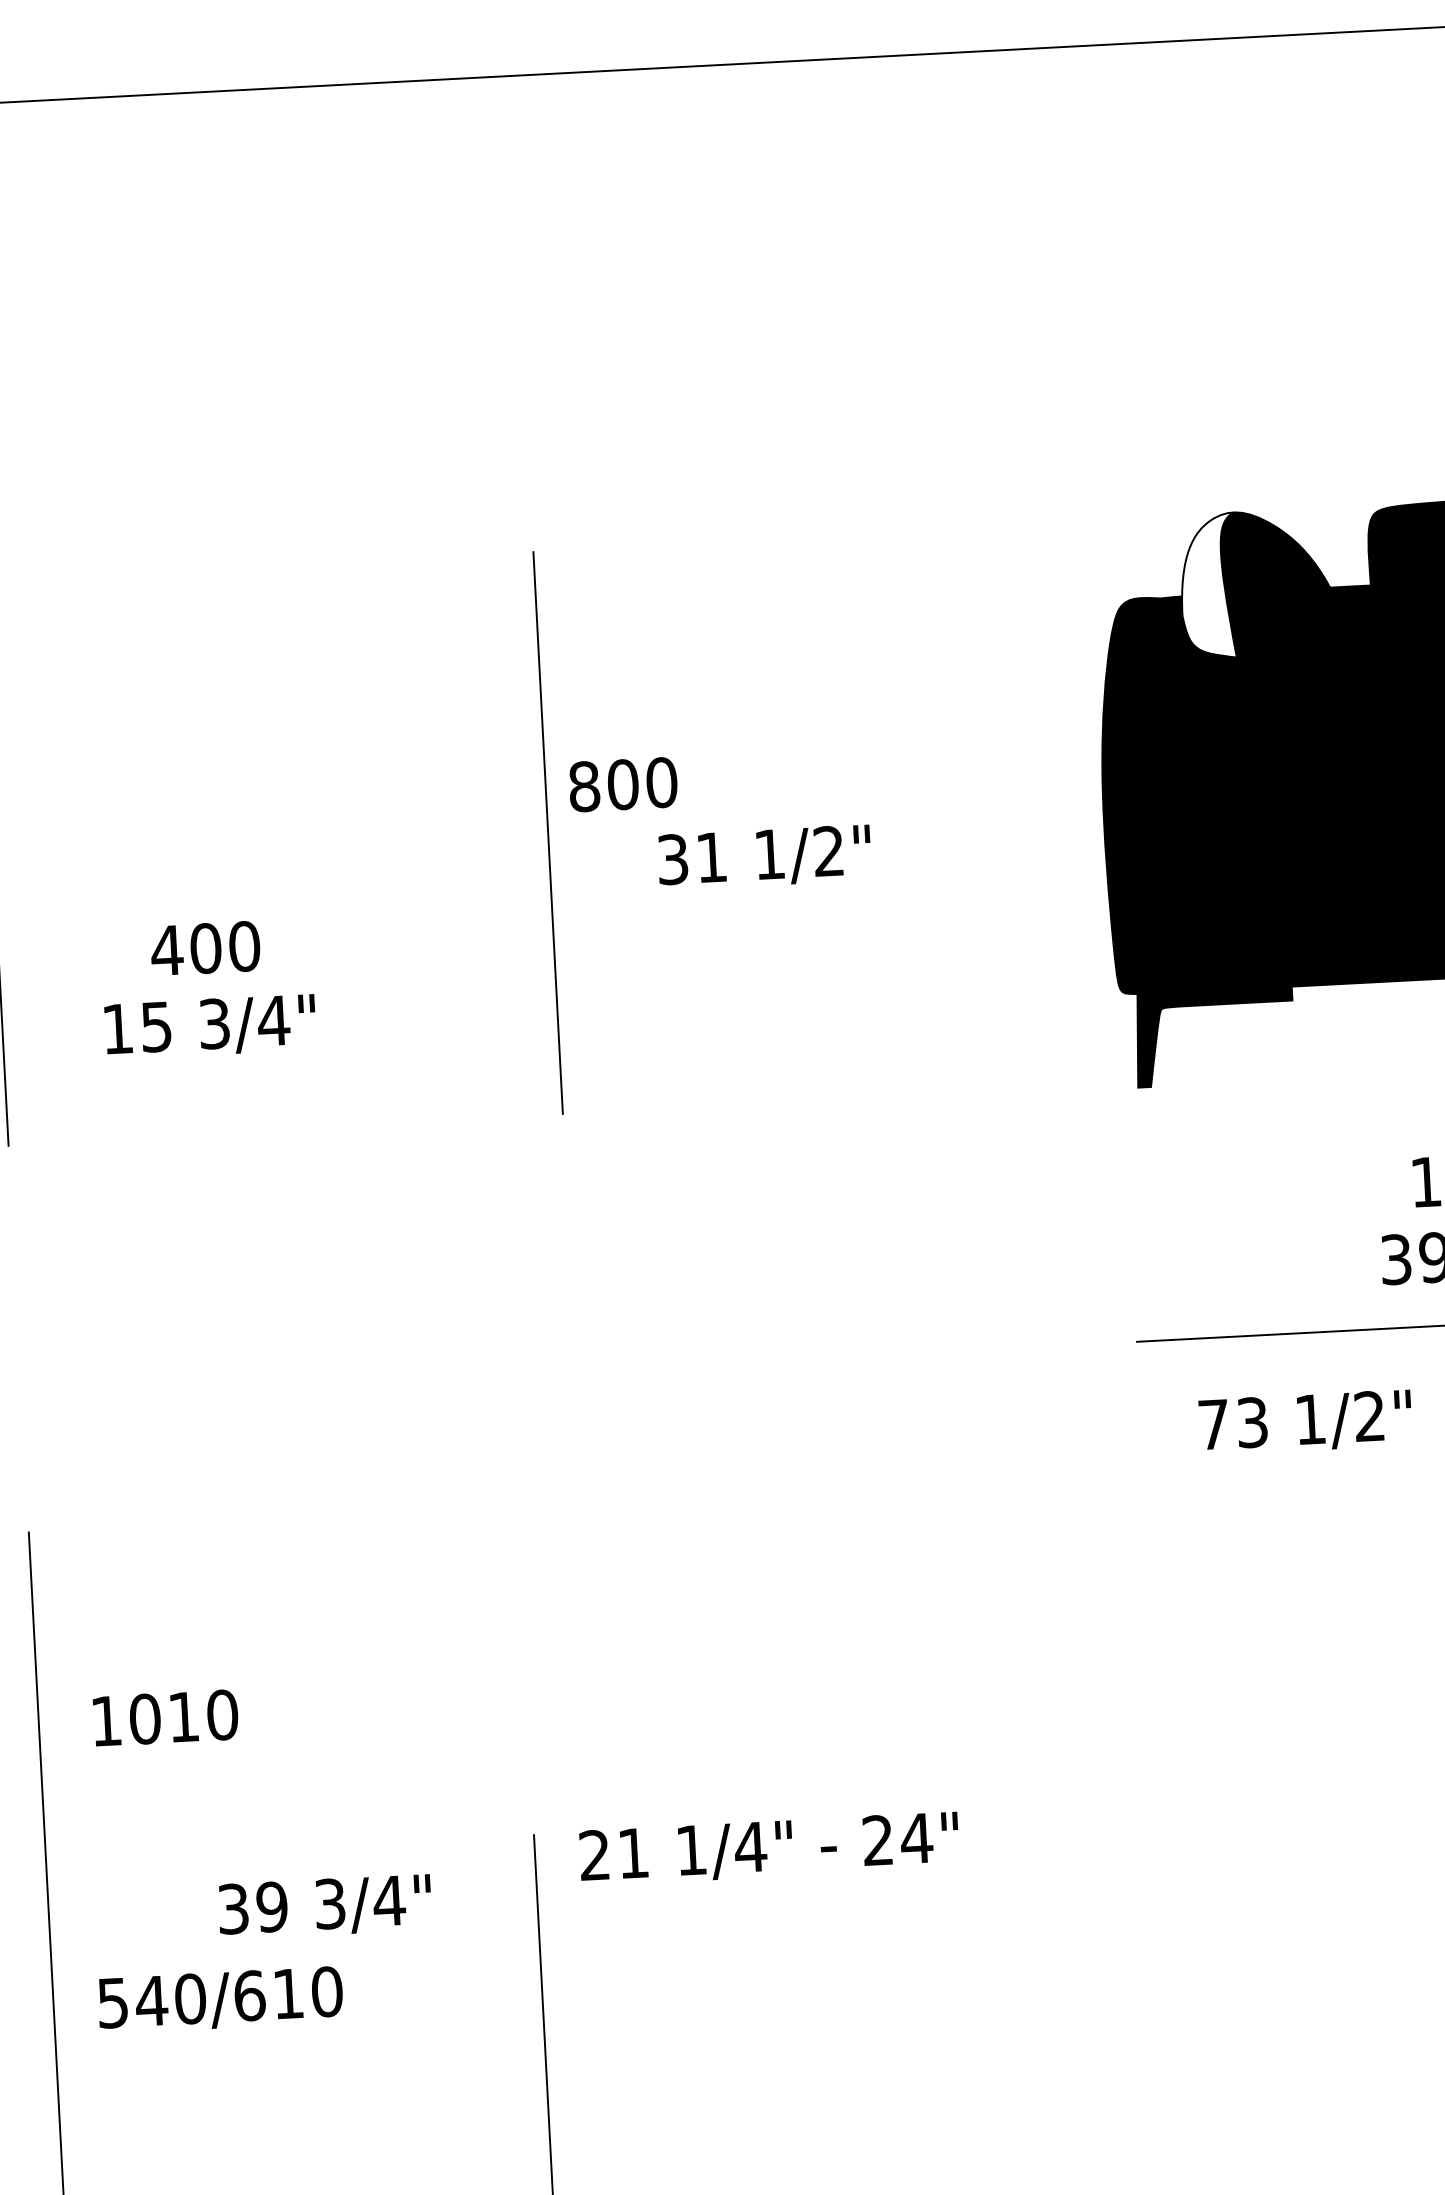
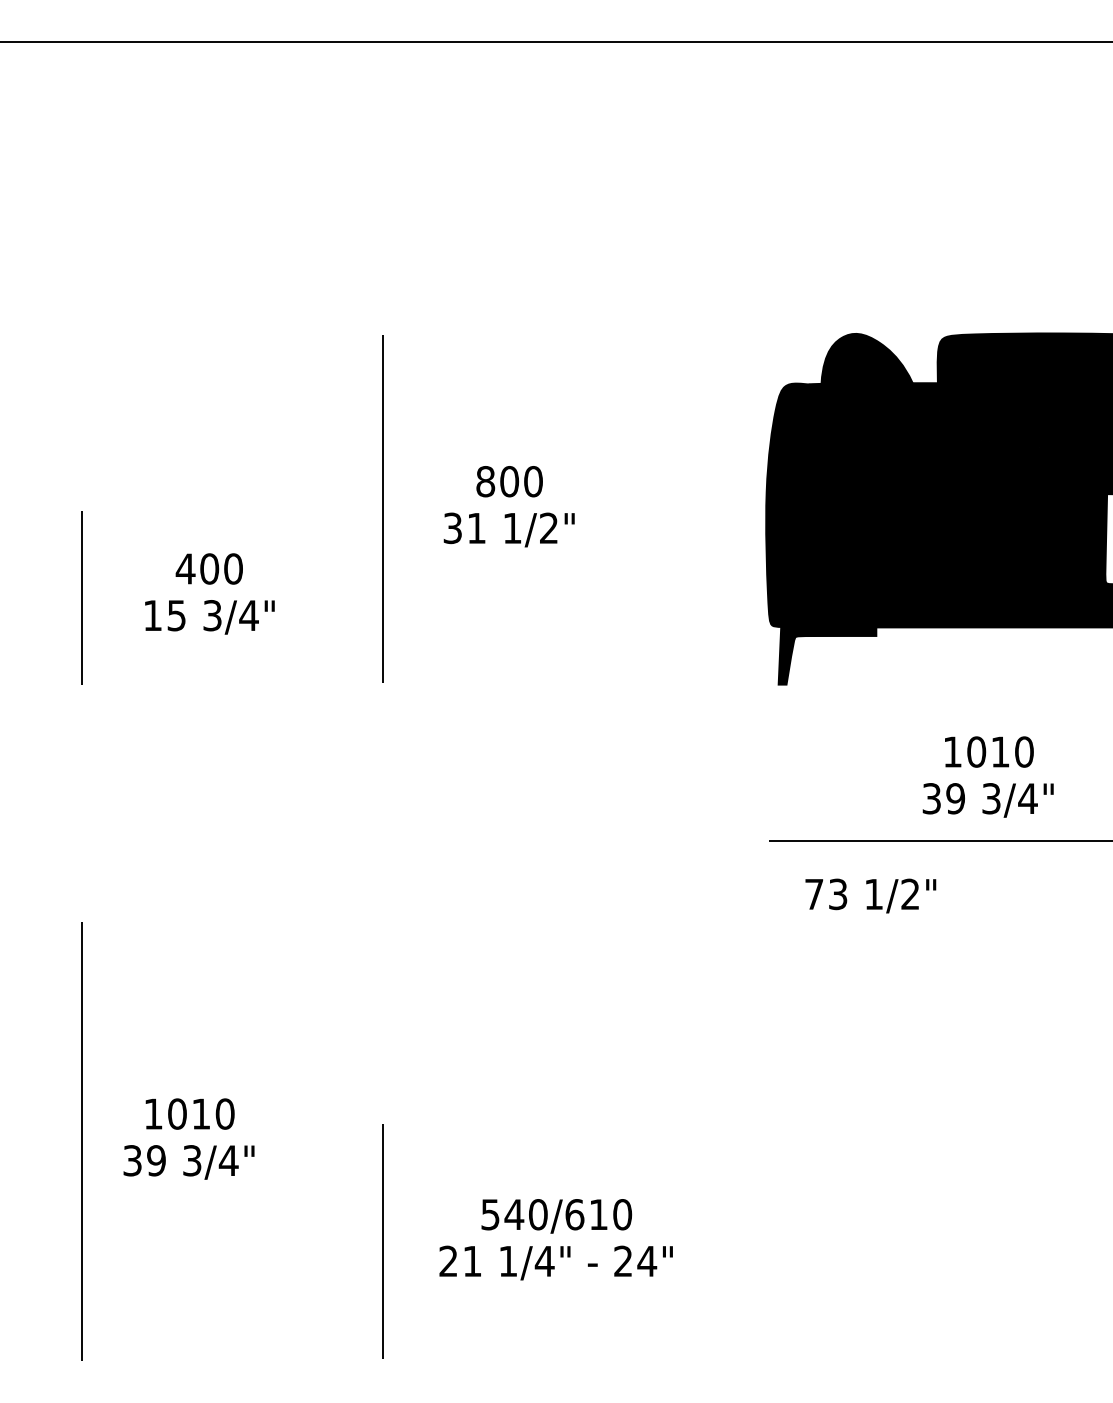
fill: (1209, 586) -> (838, 378), added
text: (623, 784) -> (509, 481), moved
line: (547, 832) -> (382, 508), moved
text: (763, 856) -> (508, 529), moved
text: (164, 1717) -> (189, 1113), moved
text: (768, 1848) -> (555, 1262), moved
text: (324, 1907) -> (188, 1162), moved
text: (220, 2000) -> (556, 1216), moved

